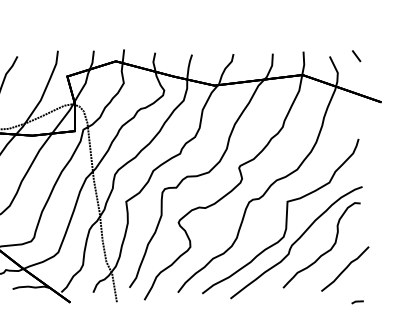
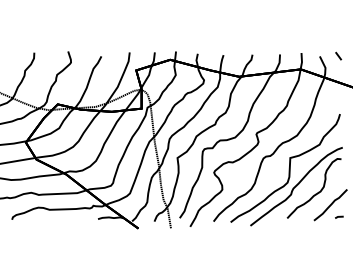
part: (357, 301) -> (339, 216), moved

